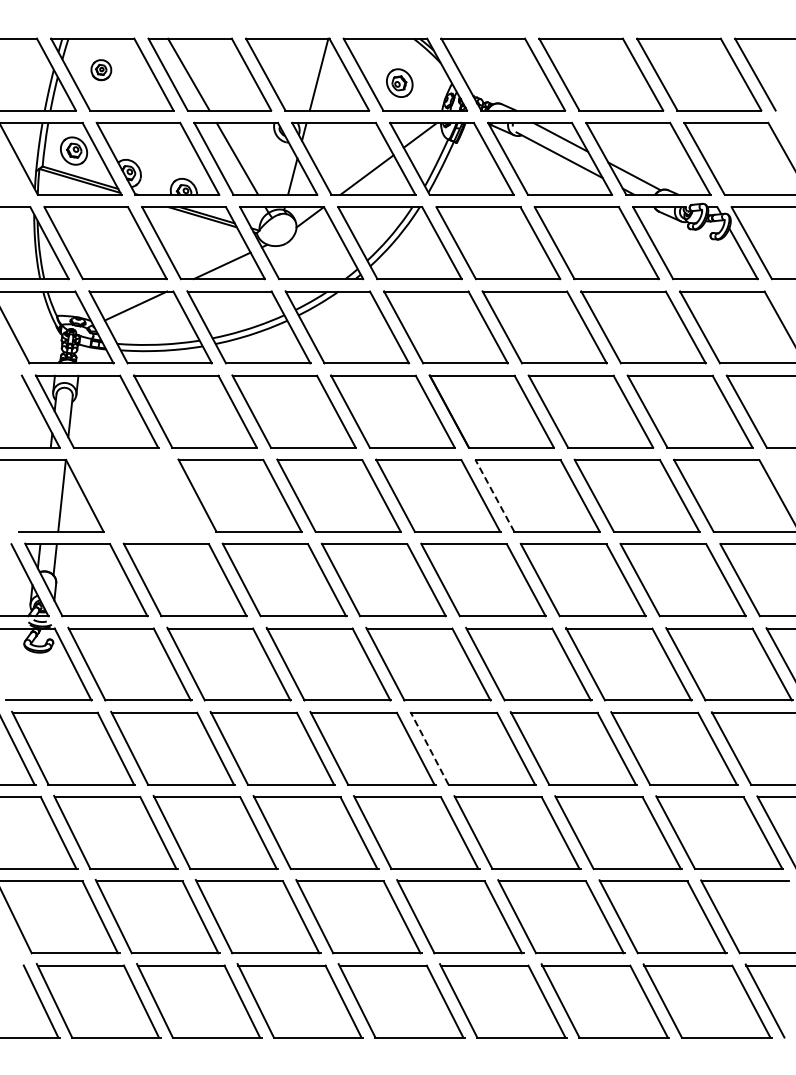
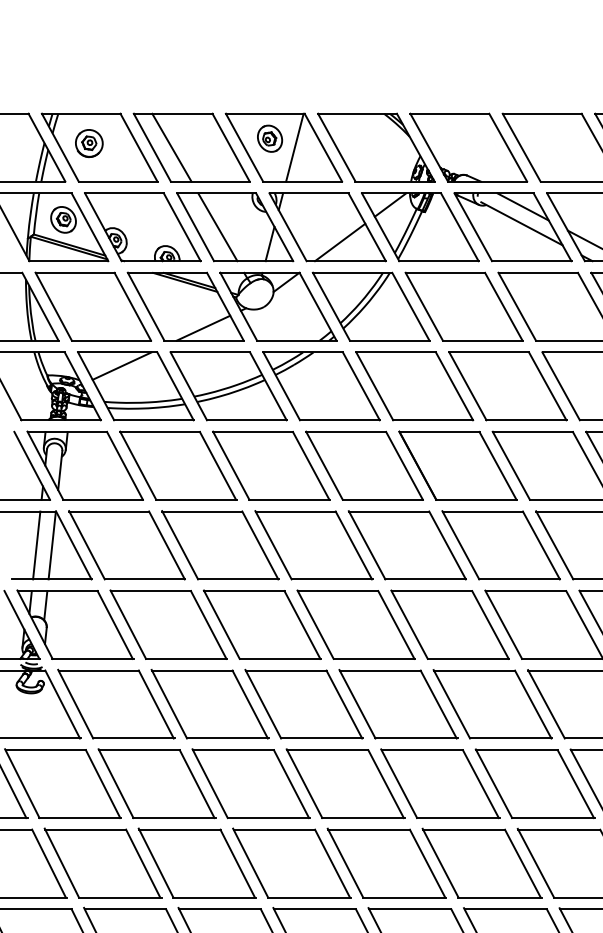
part: (101, 69) -> (89, 142), size x1.43
part: (399, 82) -> (269, 138), moved
line: (45, 495) -> (36, 545), added
part: (140, 495) -> (126, 545), added
line: (494, 495) -> (460, 545), dashed -> solid
line: (429, 747) -> (399, 782), dashed -> solid

